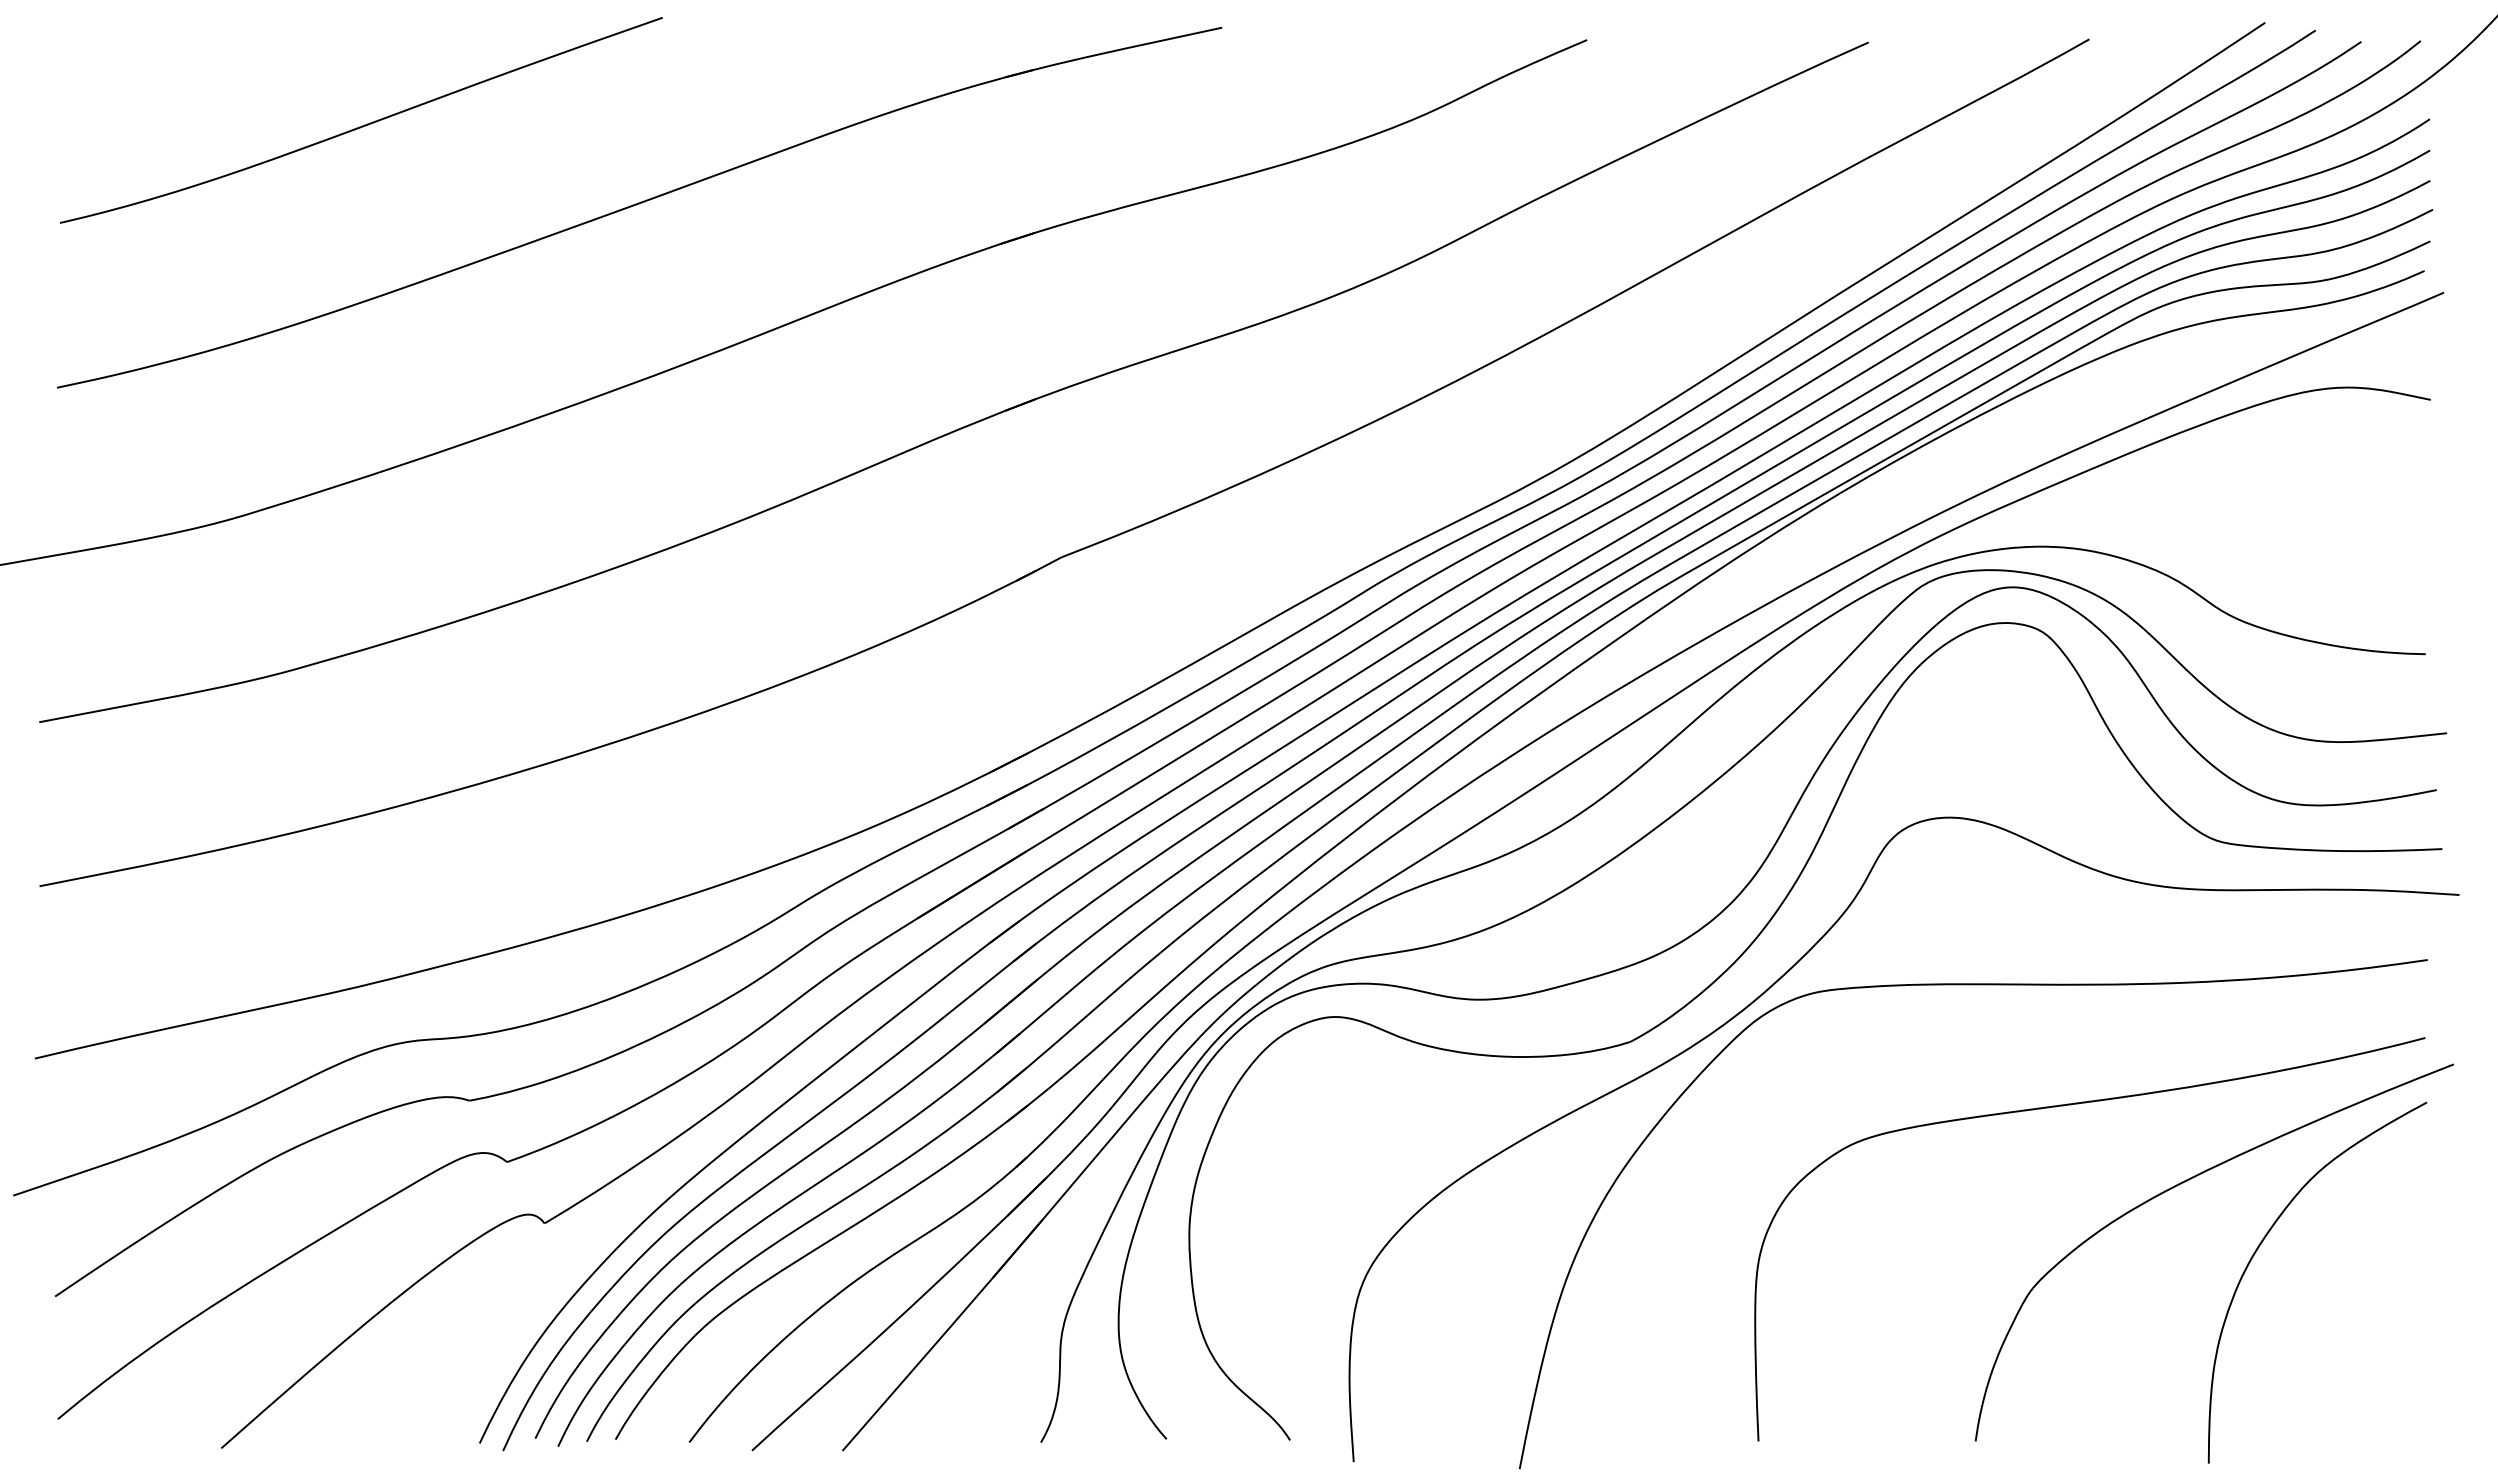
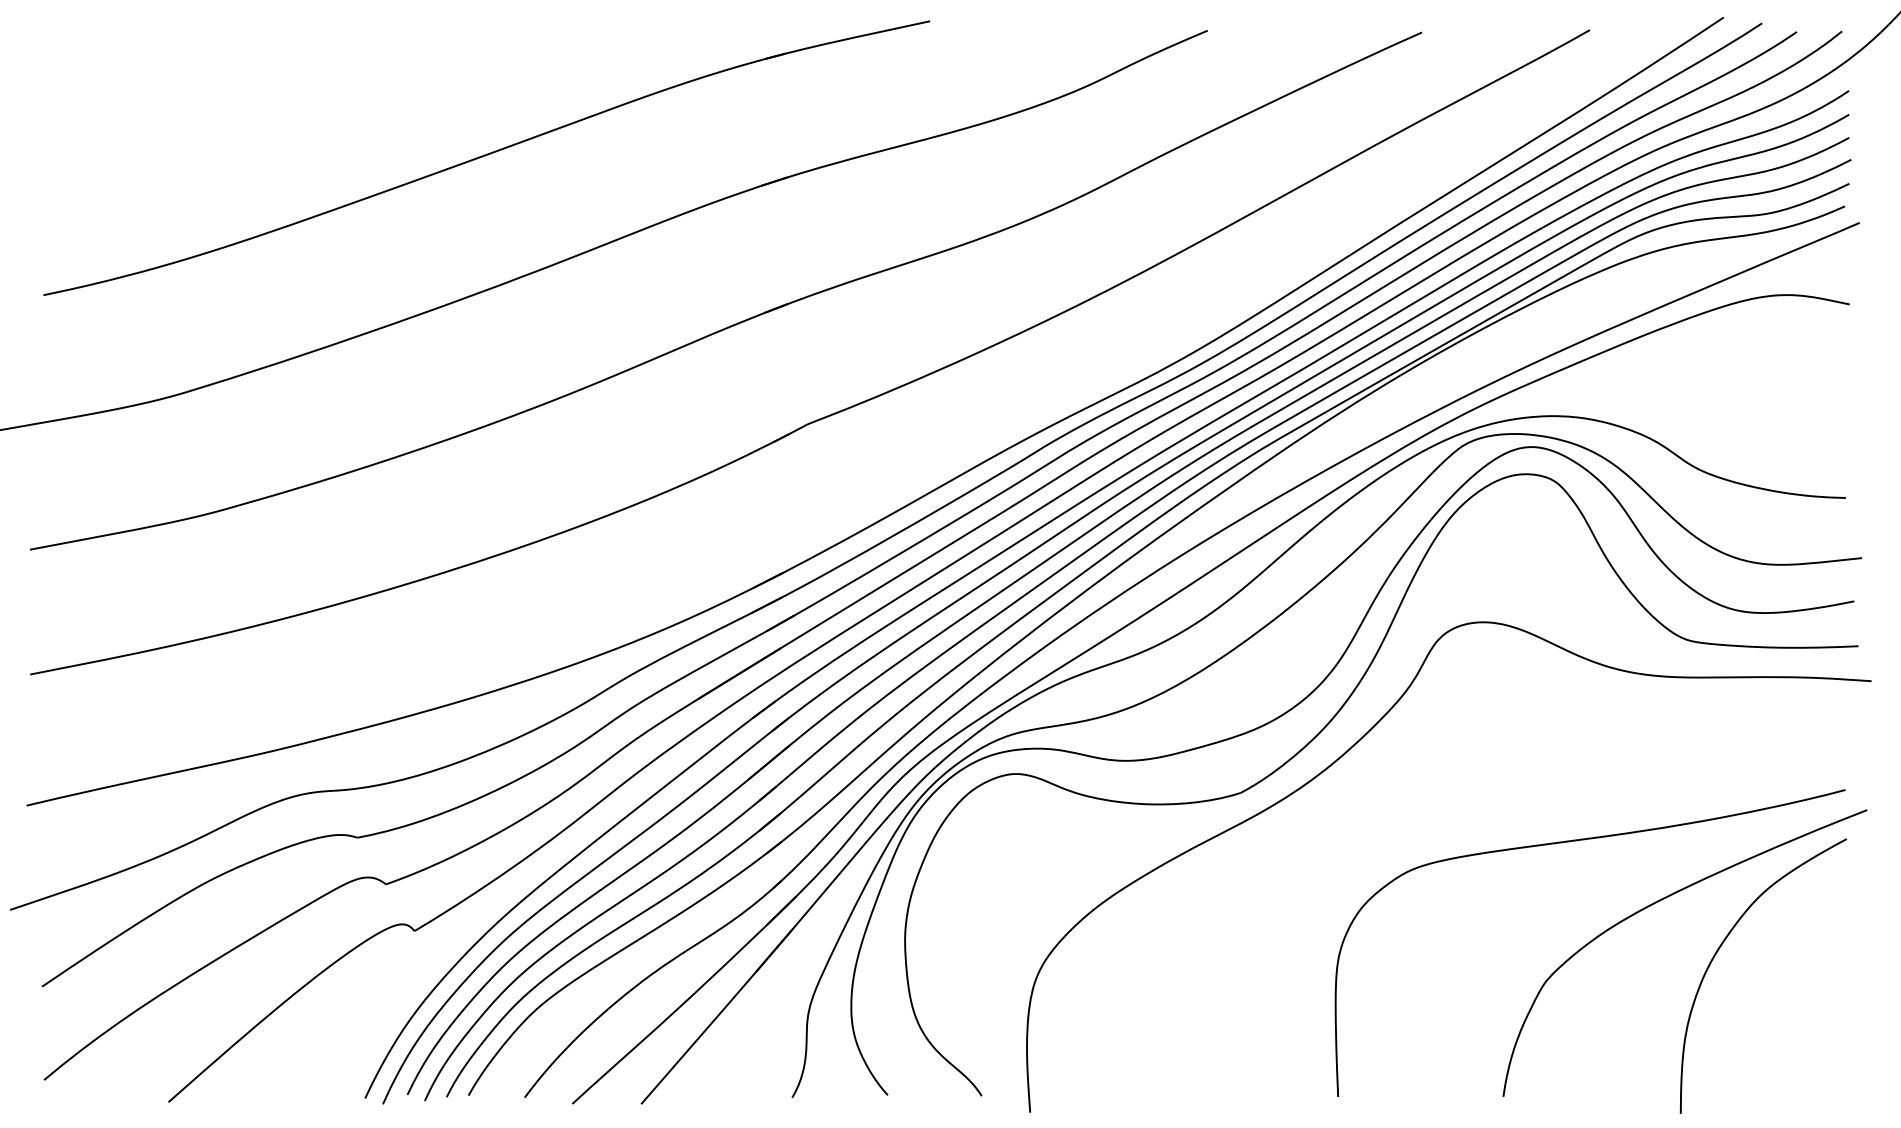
curve: (364, 124) -> (277, 94), removed
curve: (1972, 985) -> (1501, 750), removed

